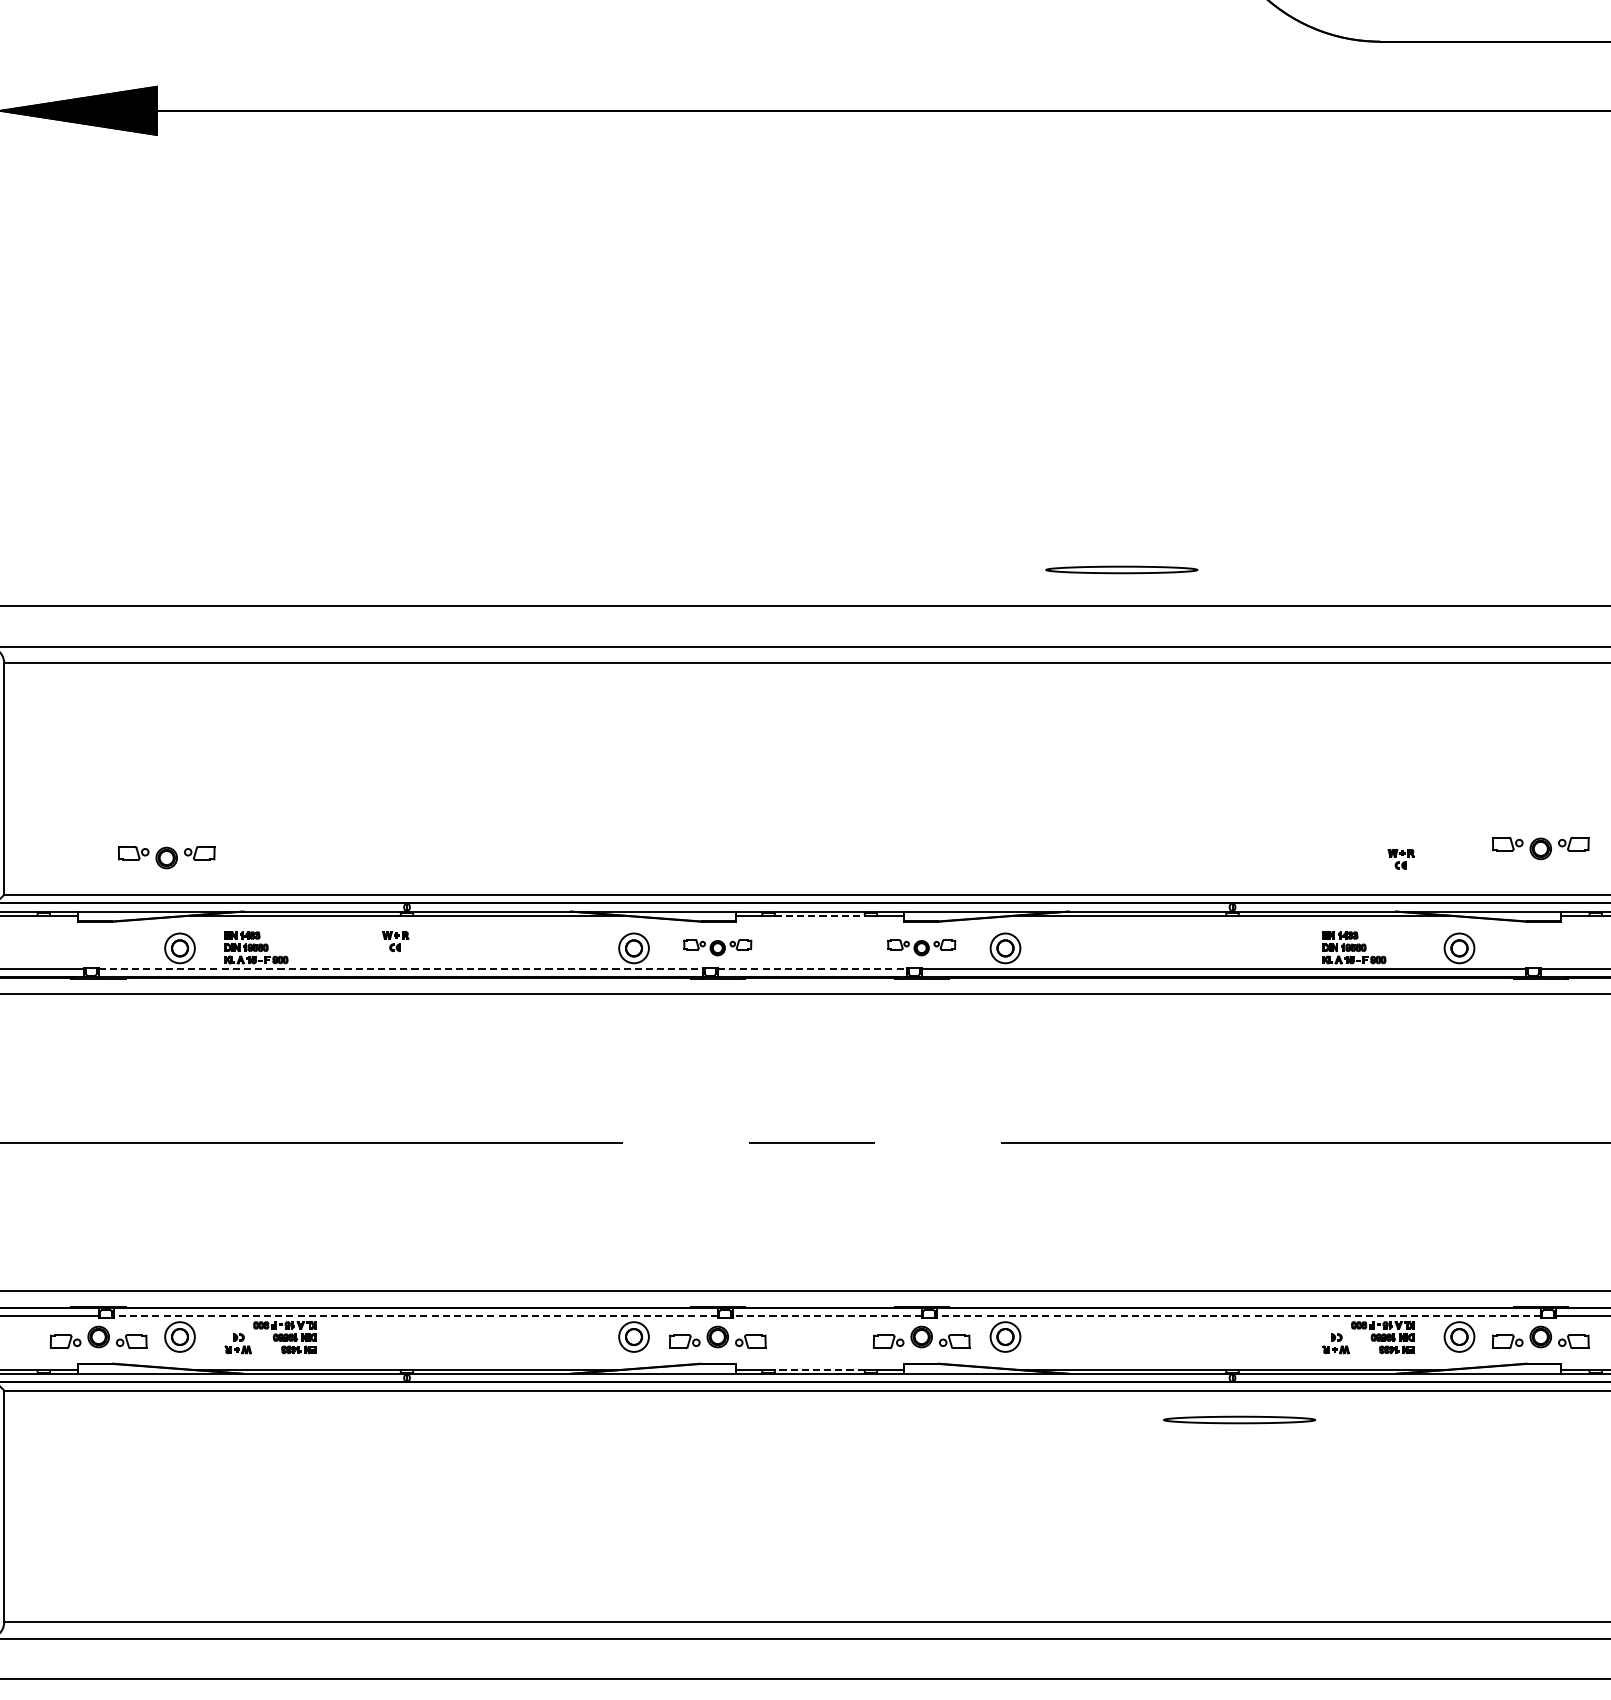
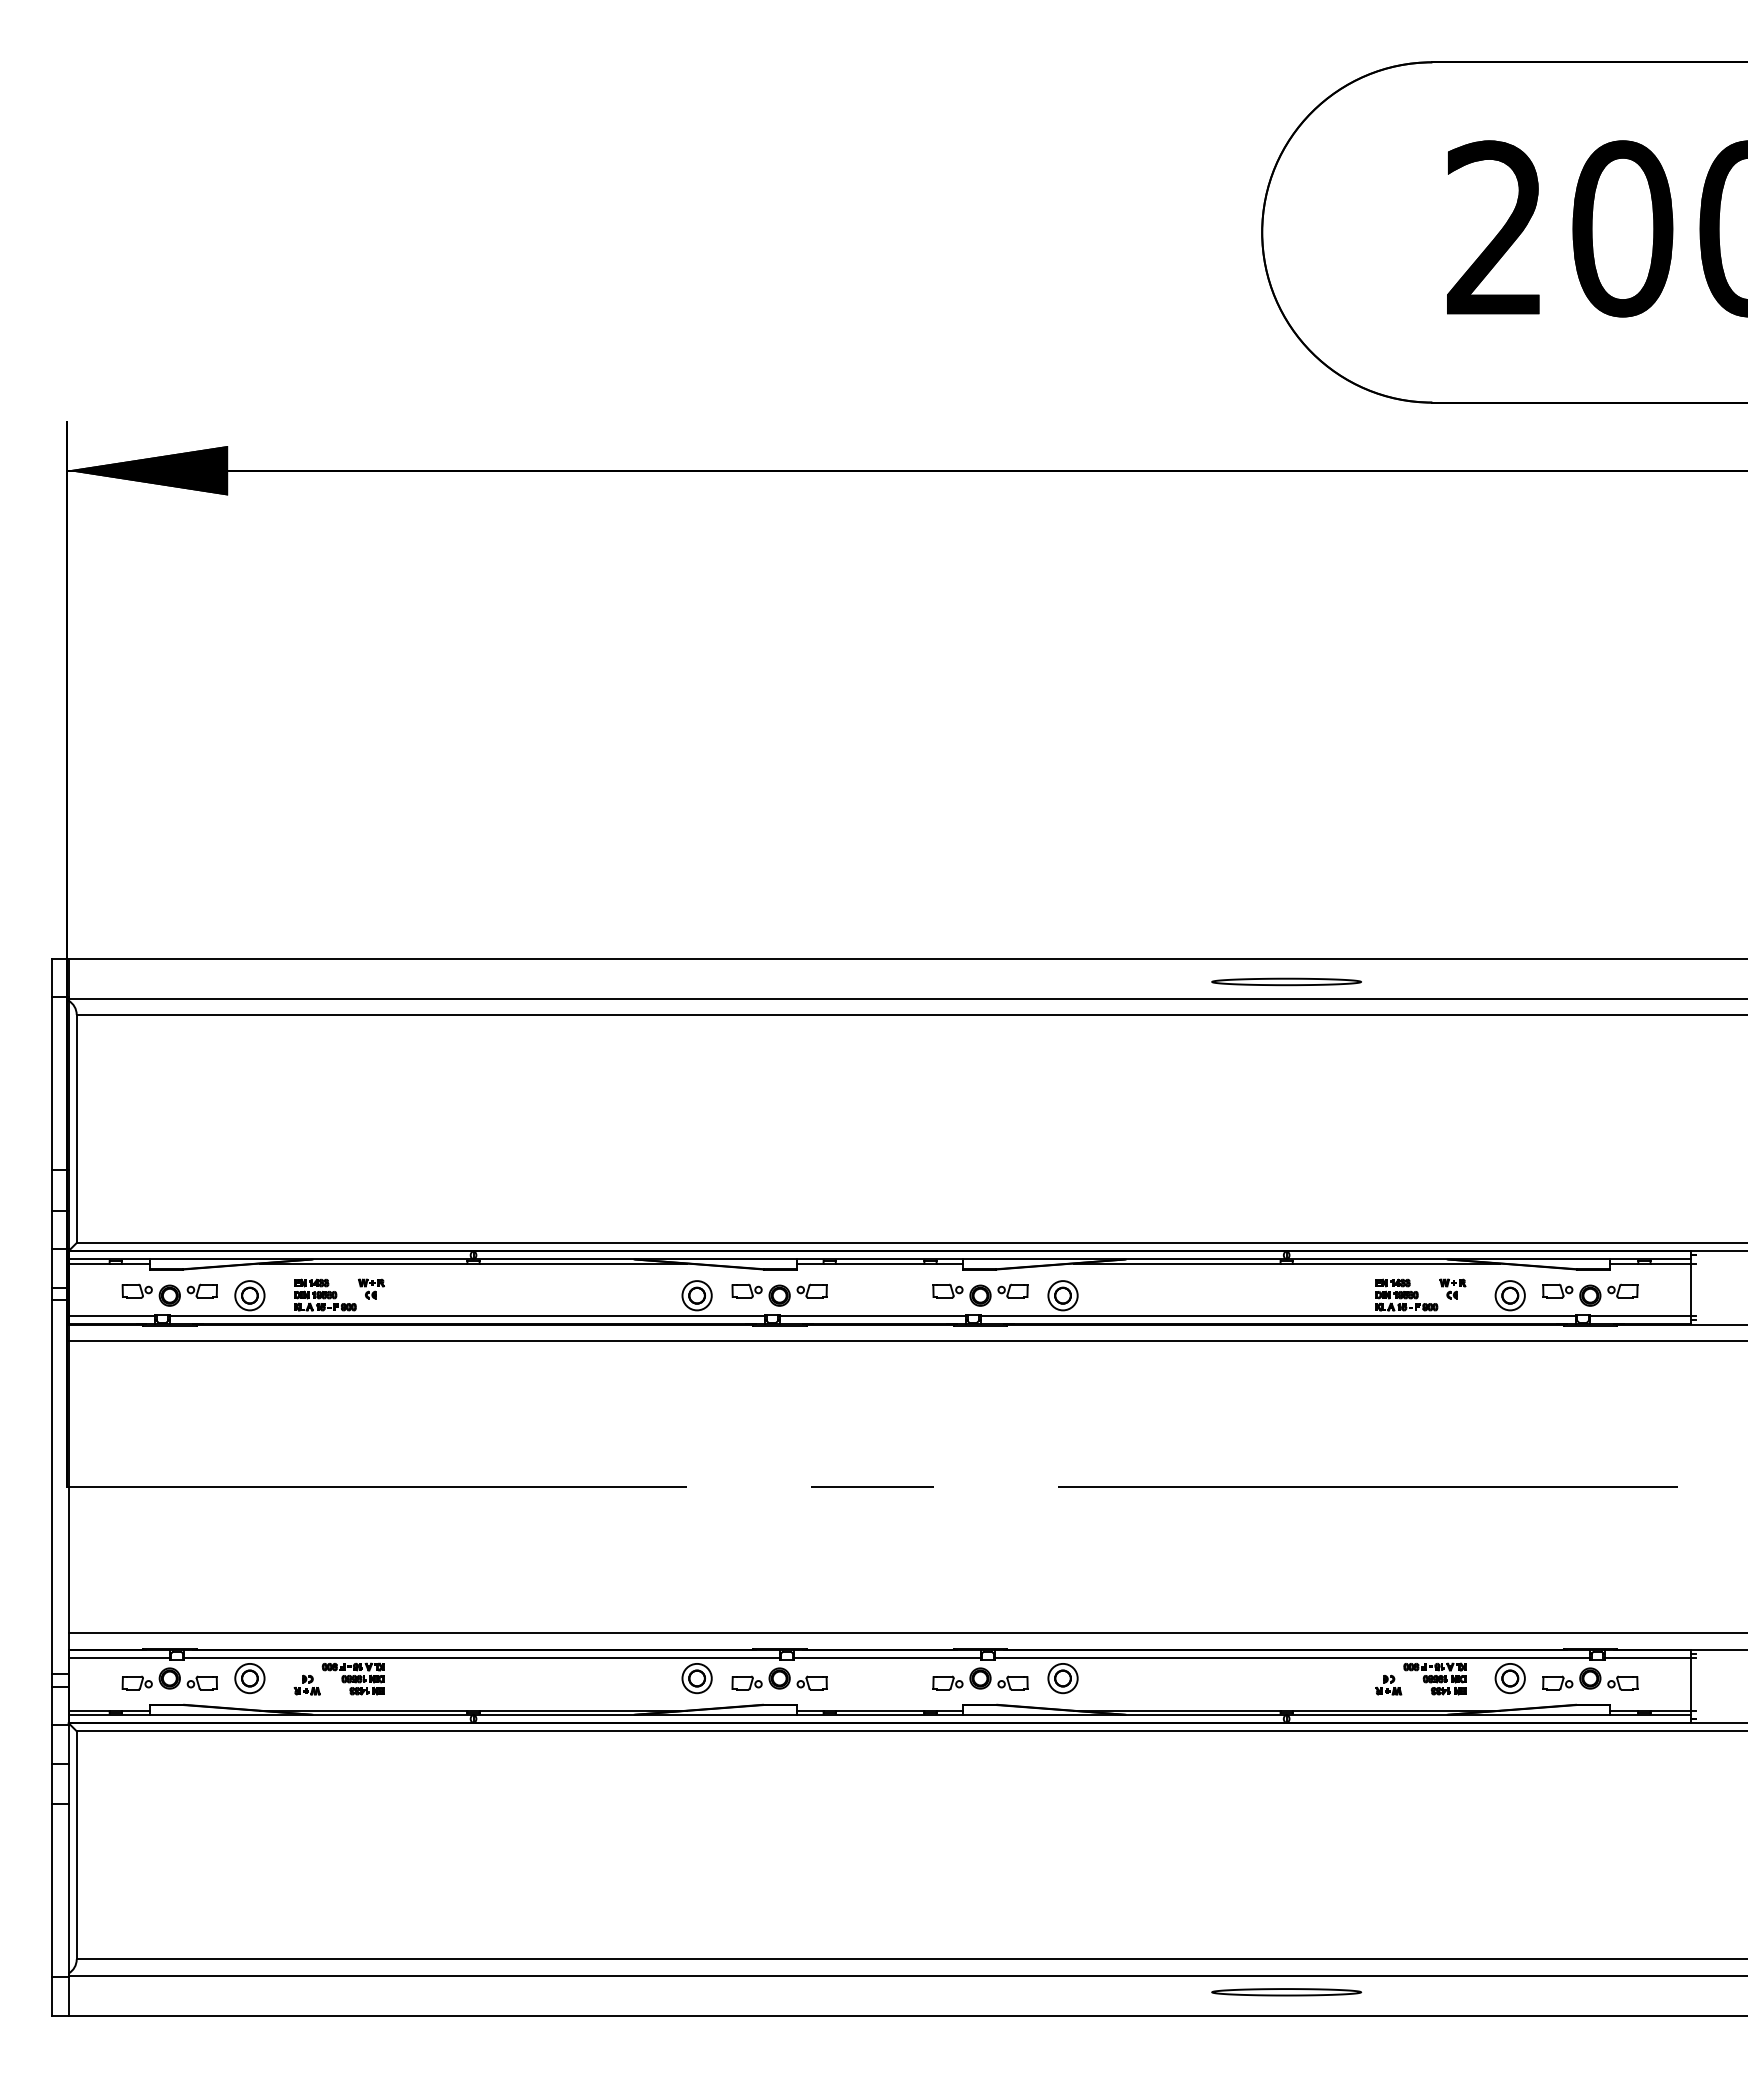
part: (1121, 569) -> (1286, 981), moved
part: (1540, 847) -> (1590, 1294), moved
part: (166, 856) -> (169, 1294), moved
part: (1400, 858) -> (1452, 1288), moved
line: (820, 915) -> (880, 1263), dashed -> solid
part: (395, 941) -> (371, 1288), moved
part: (717, 947) -> (779, 1294), size x1.43
part: (921, 947) -> (980, 1294), size x1.43
line: (400, 969) -> (467, 1316), dashed -> solid
line: (813, 969) -> (873, 1316), dashed -> solid
line: (416, 1316) -> (482, 1658), dashed -> solid
line: (826, 1316) -> (886, 1658), dashed -> solid
line: (1238, 1316) -> (1292, 1658), dashed -> solid
line: (819, 1369) -> (879, 1710), dashed -> solid
part: (1239, 1420) -> (1286, 1992), moved

